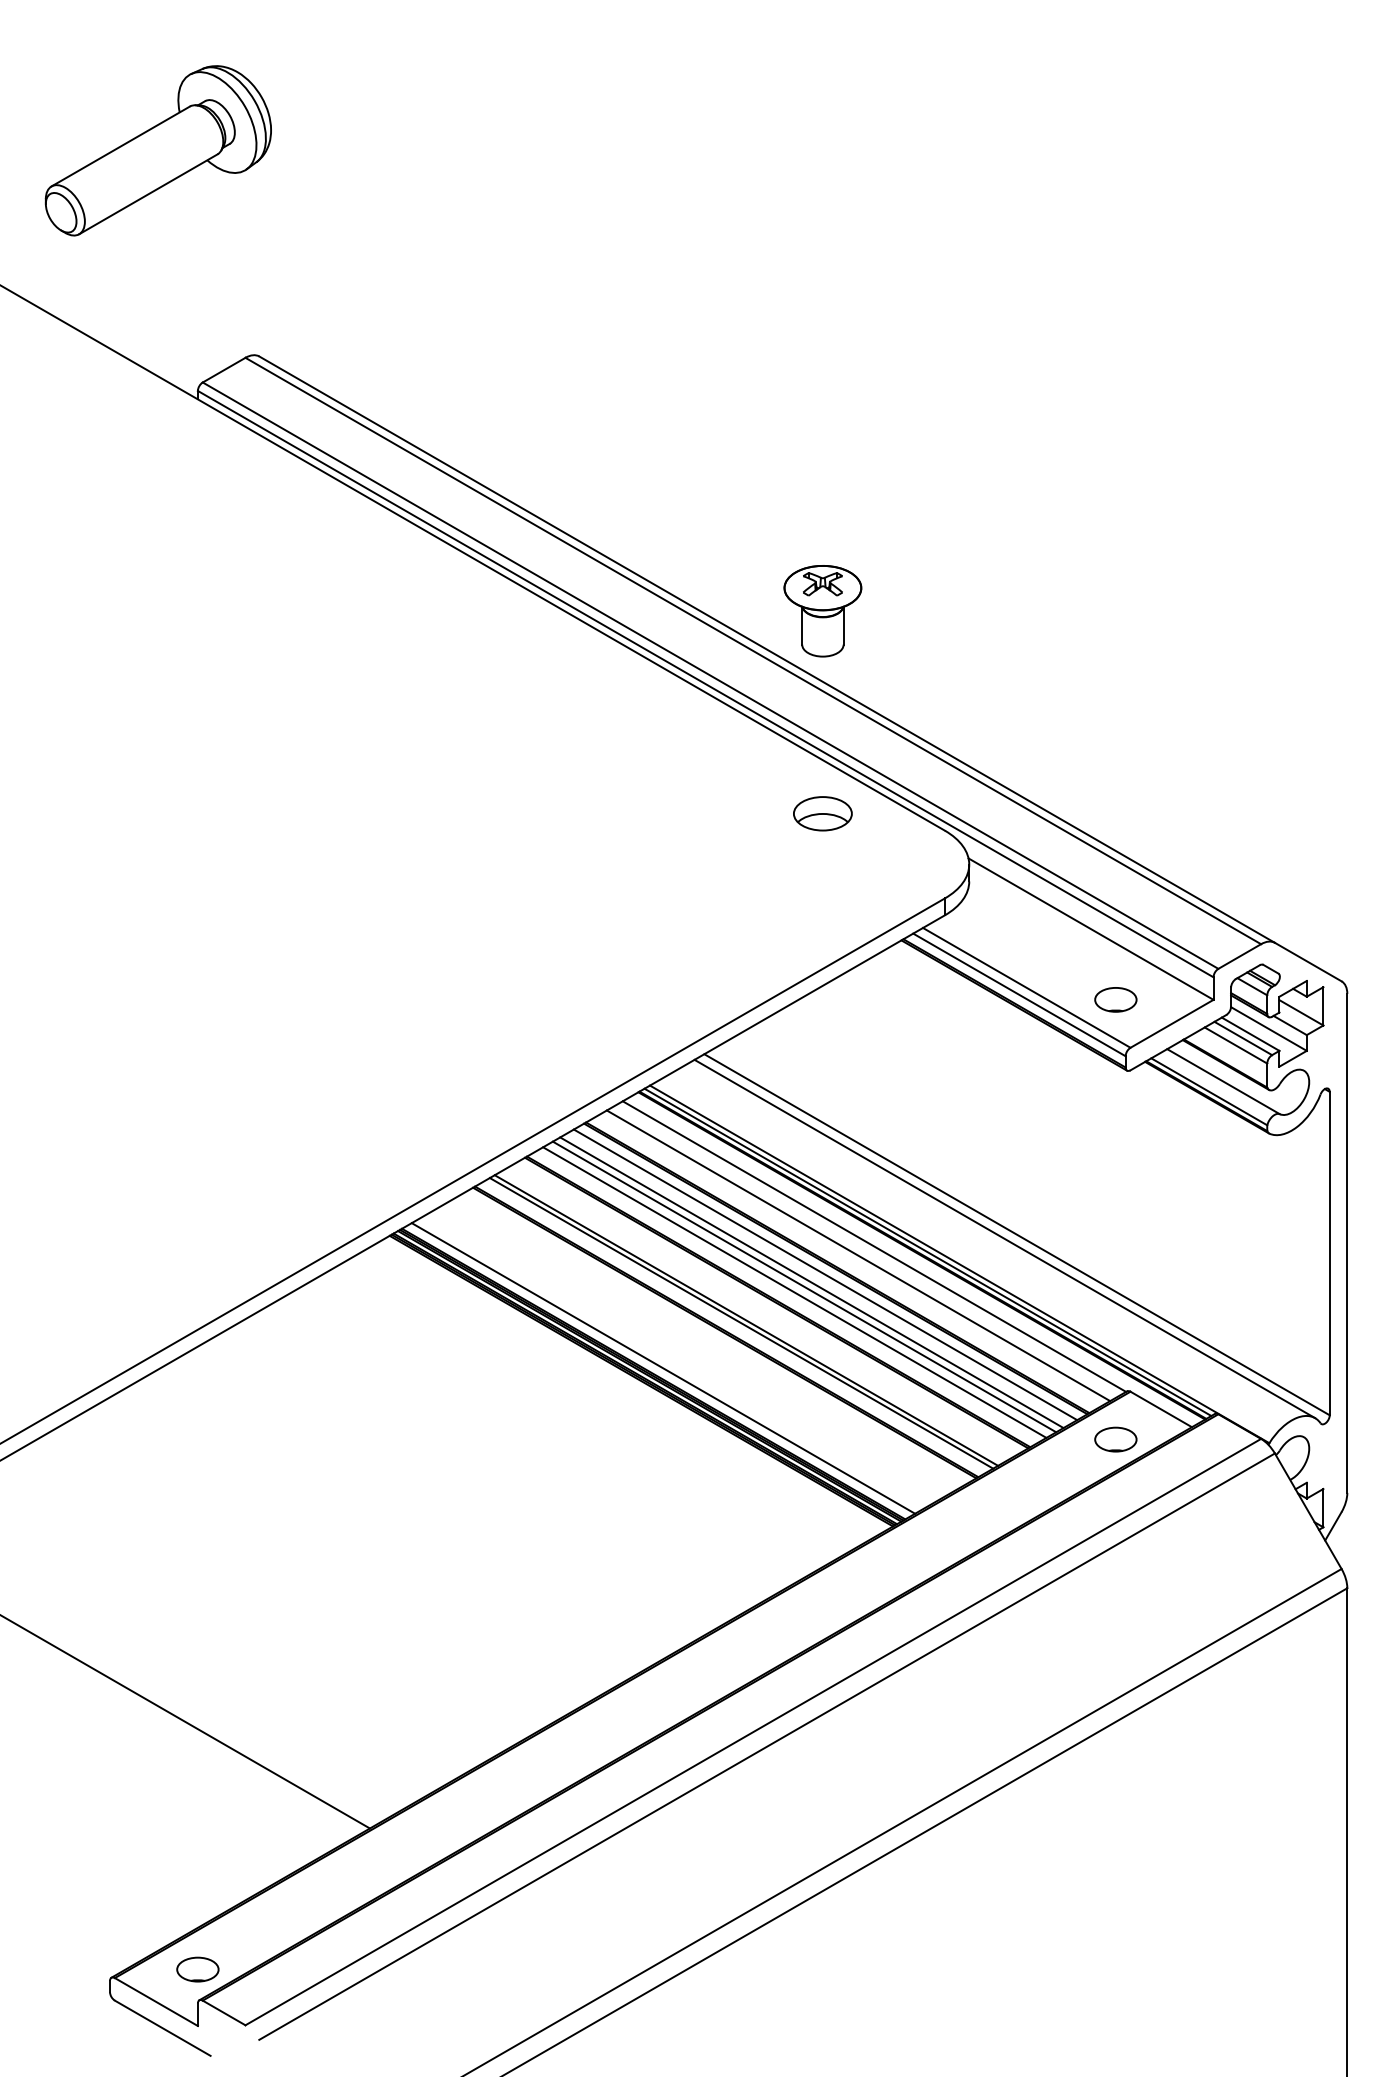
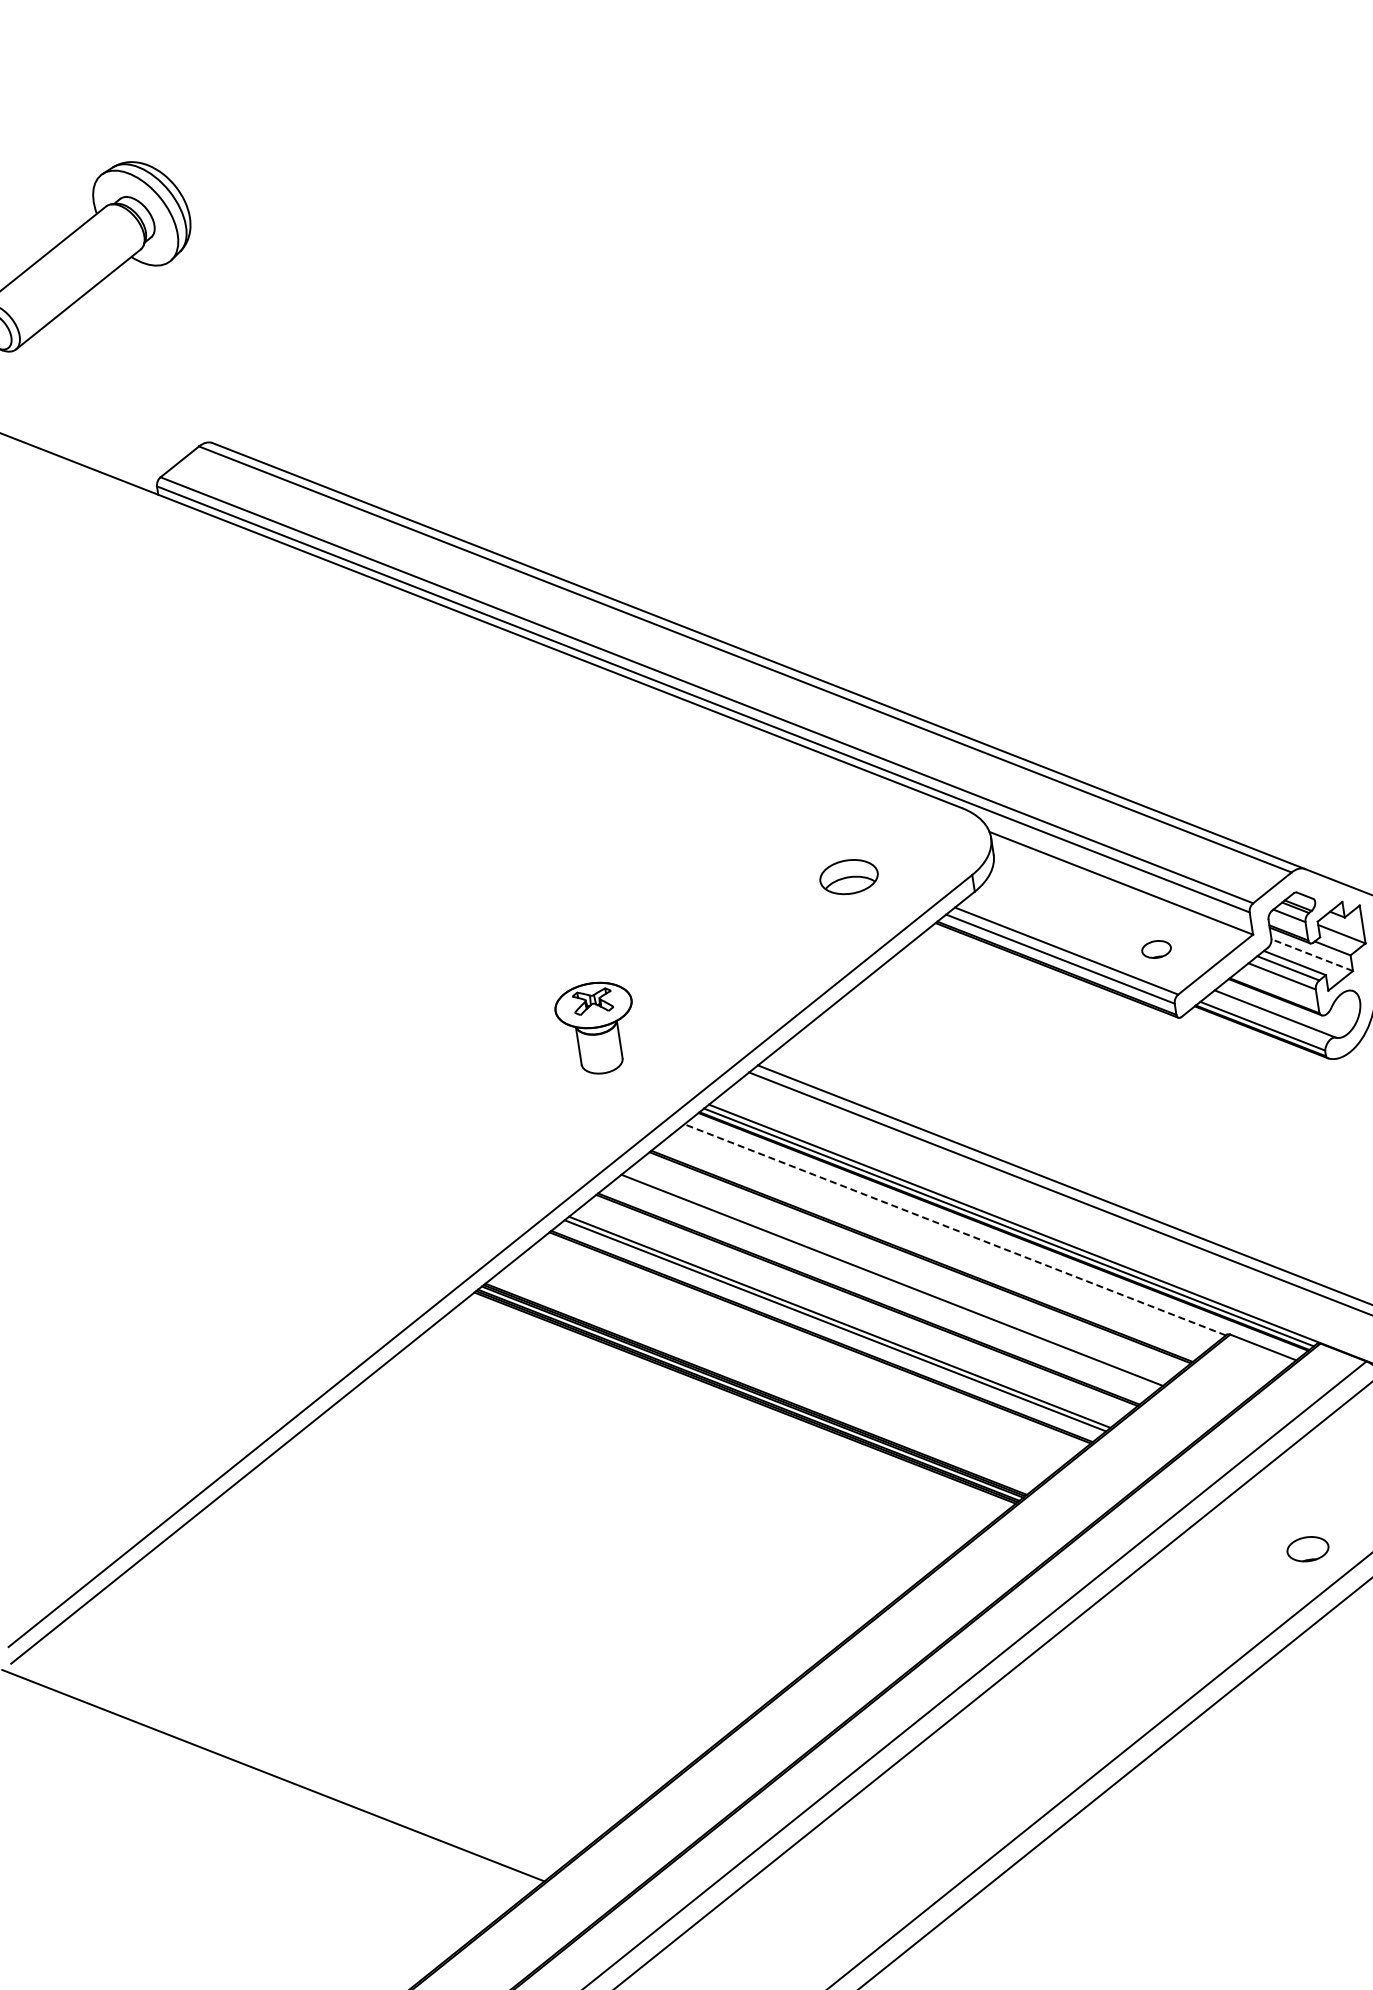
part: (822, 611) -> (596, 1028), moved
part: (822, 813) -> (848, 876), moved
part: (1115, 999) -> (1156, 949), size x0.7
line: (1268, 1029) -> (1311, 955), solid -> dashed
line: (874, 1246) -> (955, 1229), solid -> dashed
line: (858, 1255) -> (940, 1241), removed
line: (825, 1274) -> (911, 1264), removed
line: (811, 1282) -> (898, 1274), removed
line: (794, 1292) -> (883, 1287), removed
line: (663, 1368) -> (765, 1382), removed
part: (1115, 1439) -> (1307, 1549), moved

